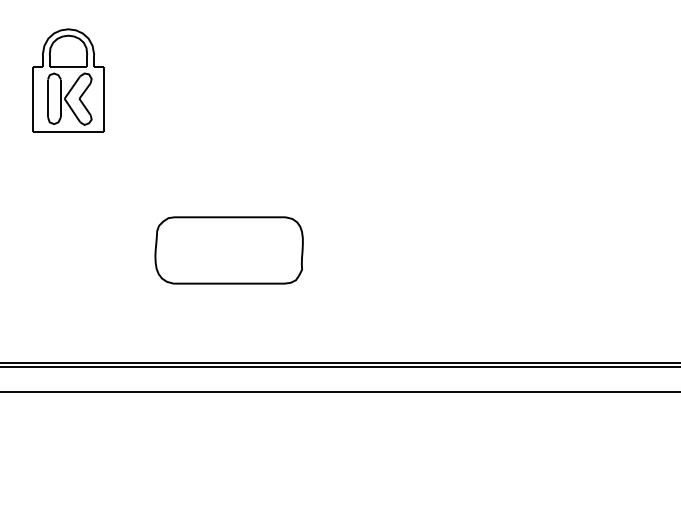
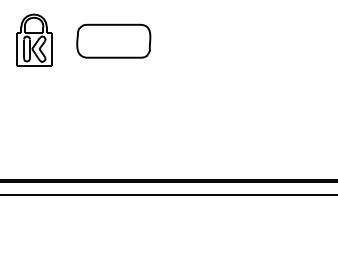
part: (228, 248) -> (113, 40), moved

